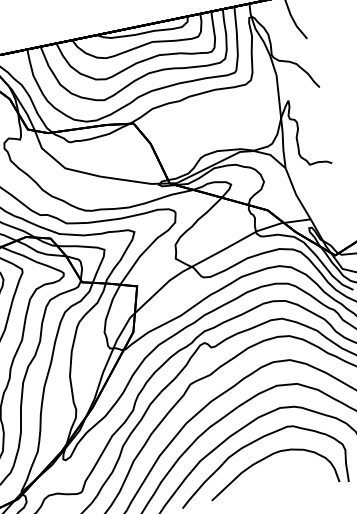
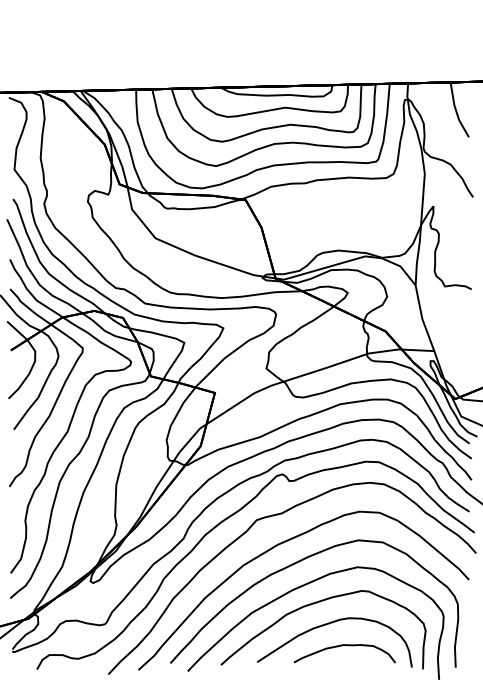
part: (279, 475) -> (342, 646), added

